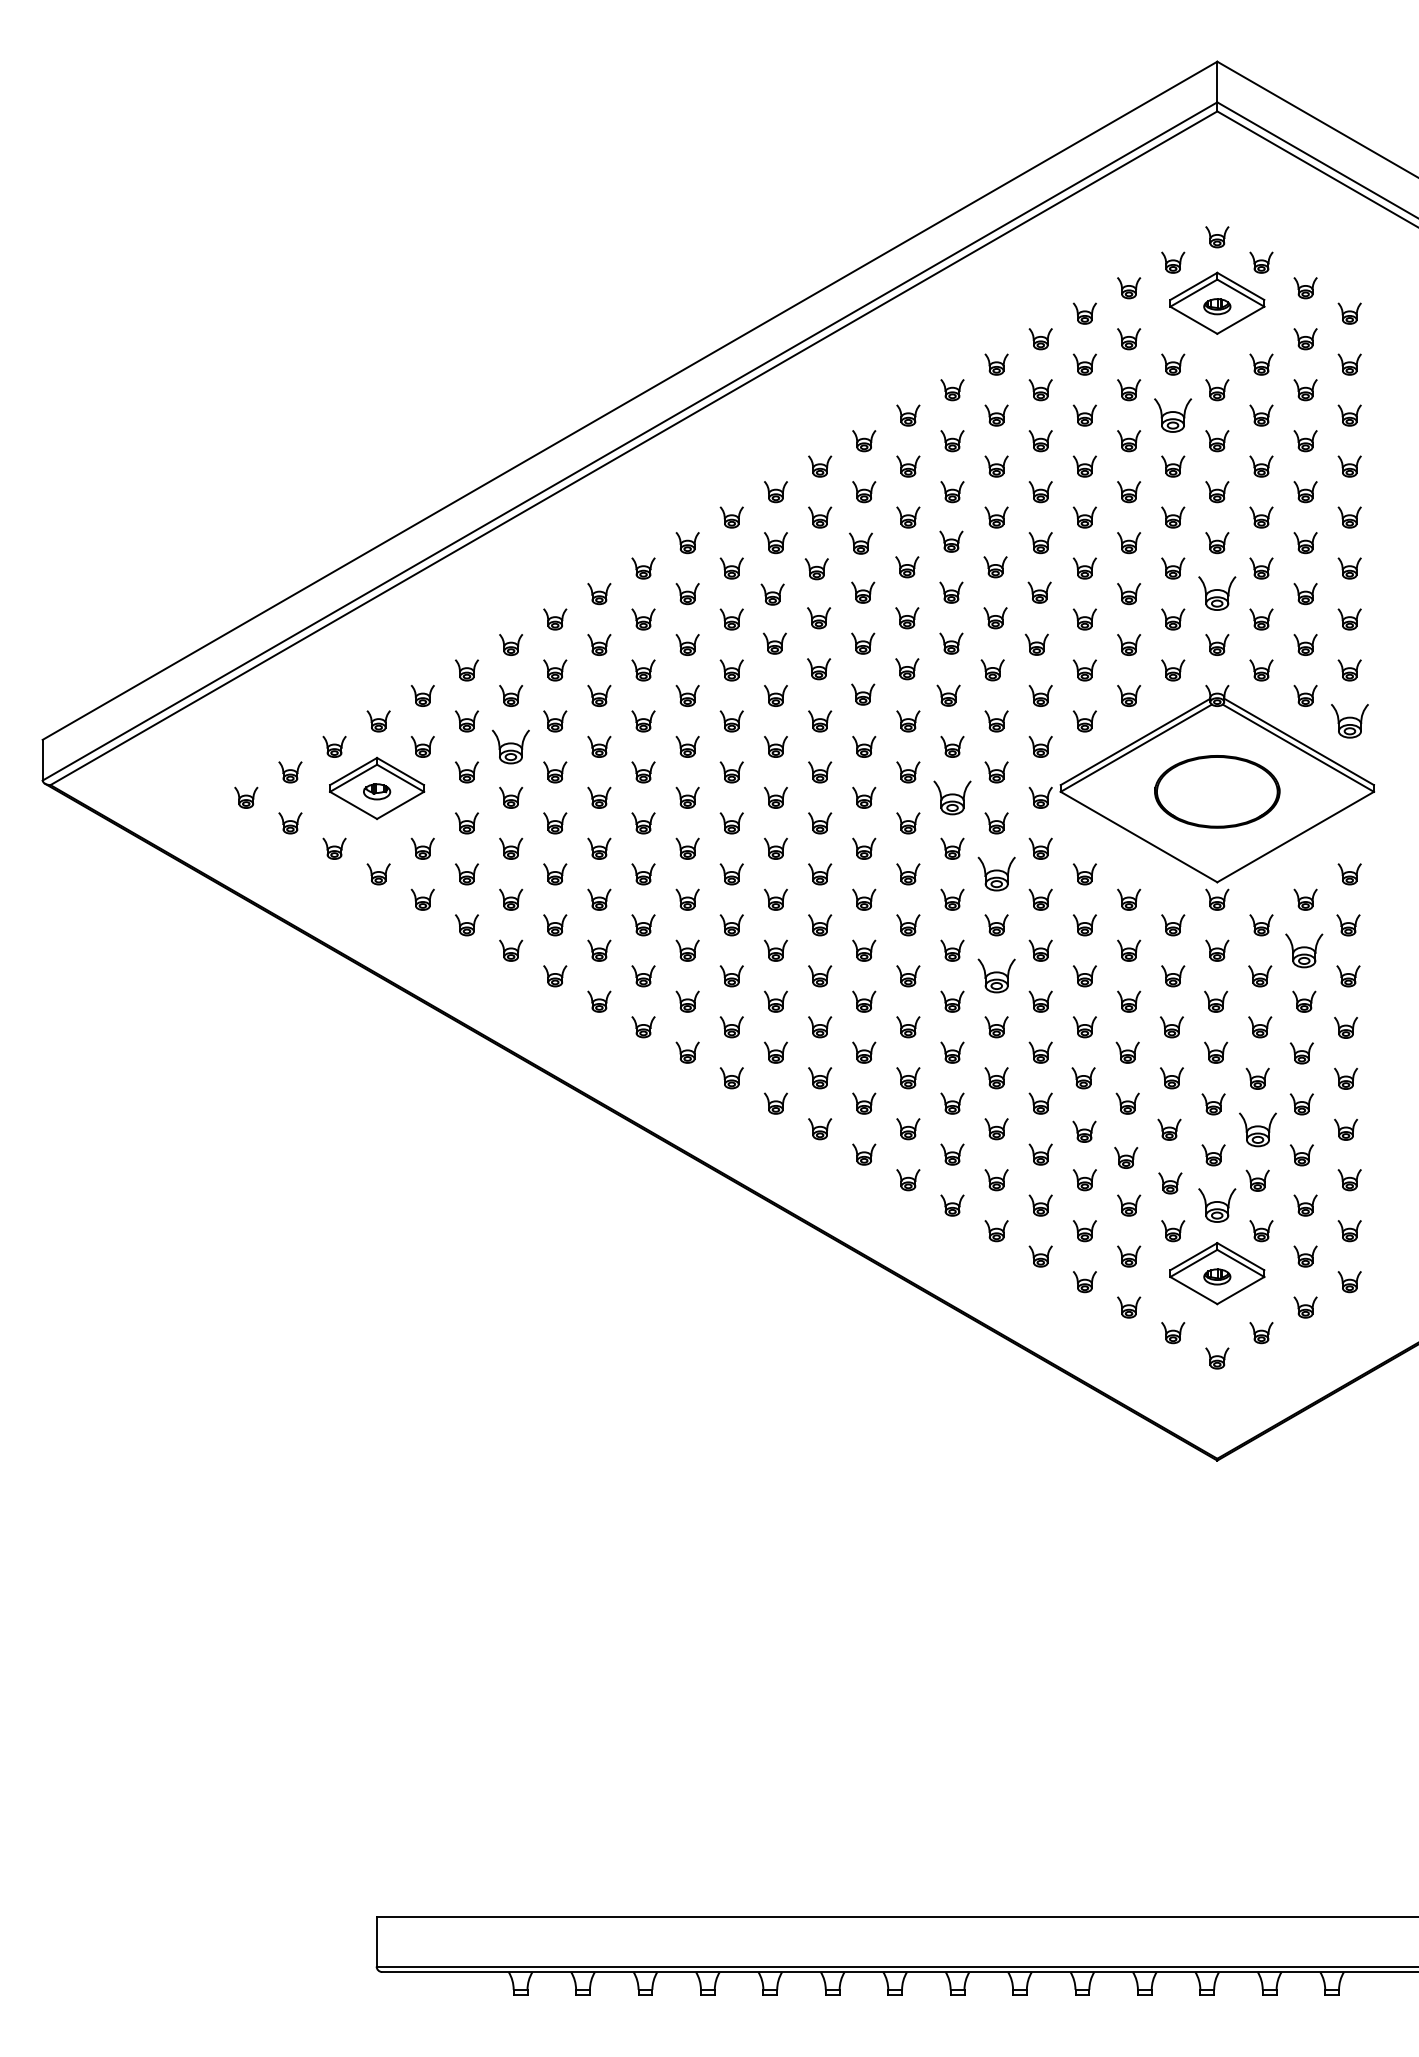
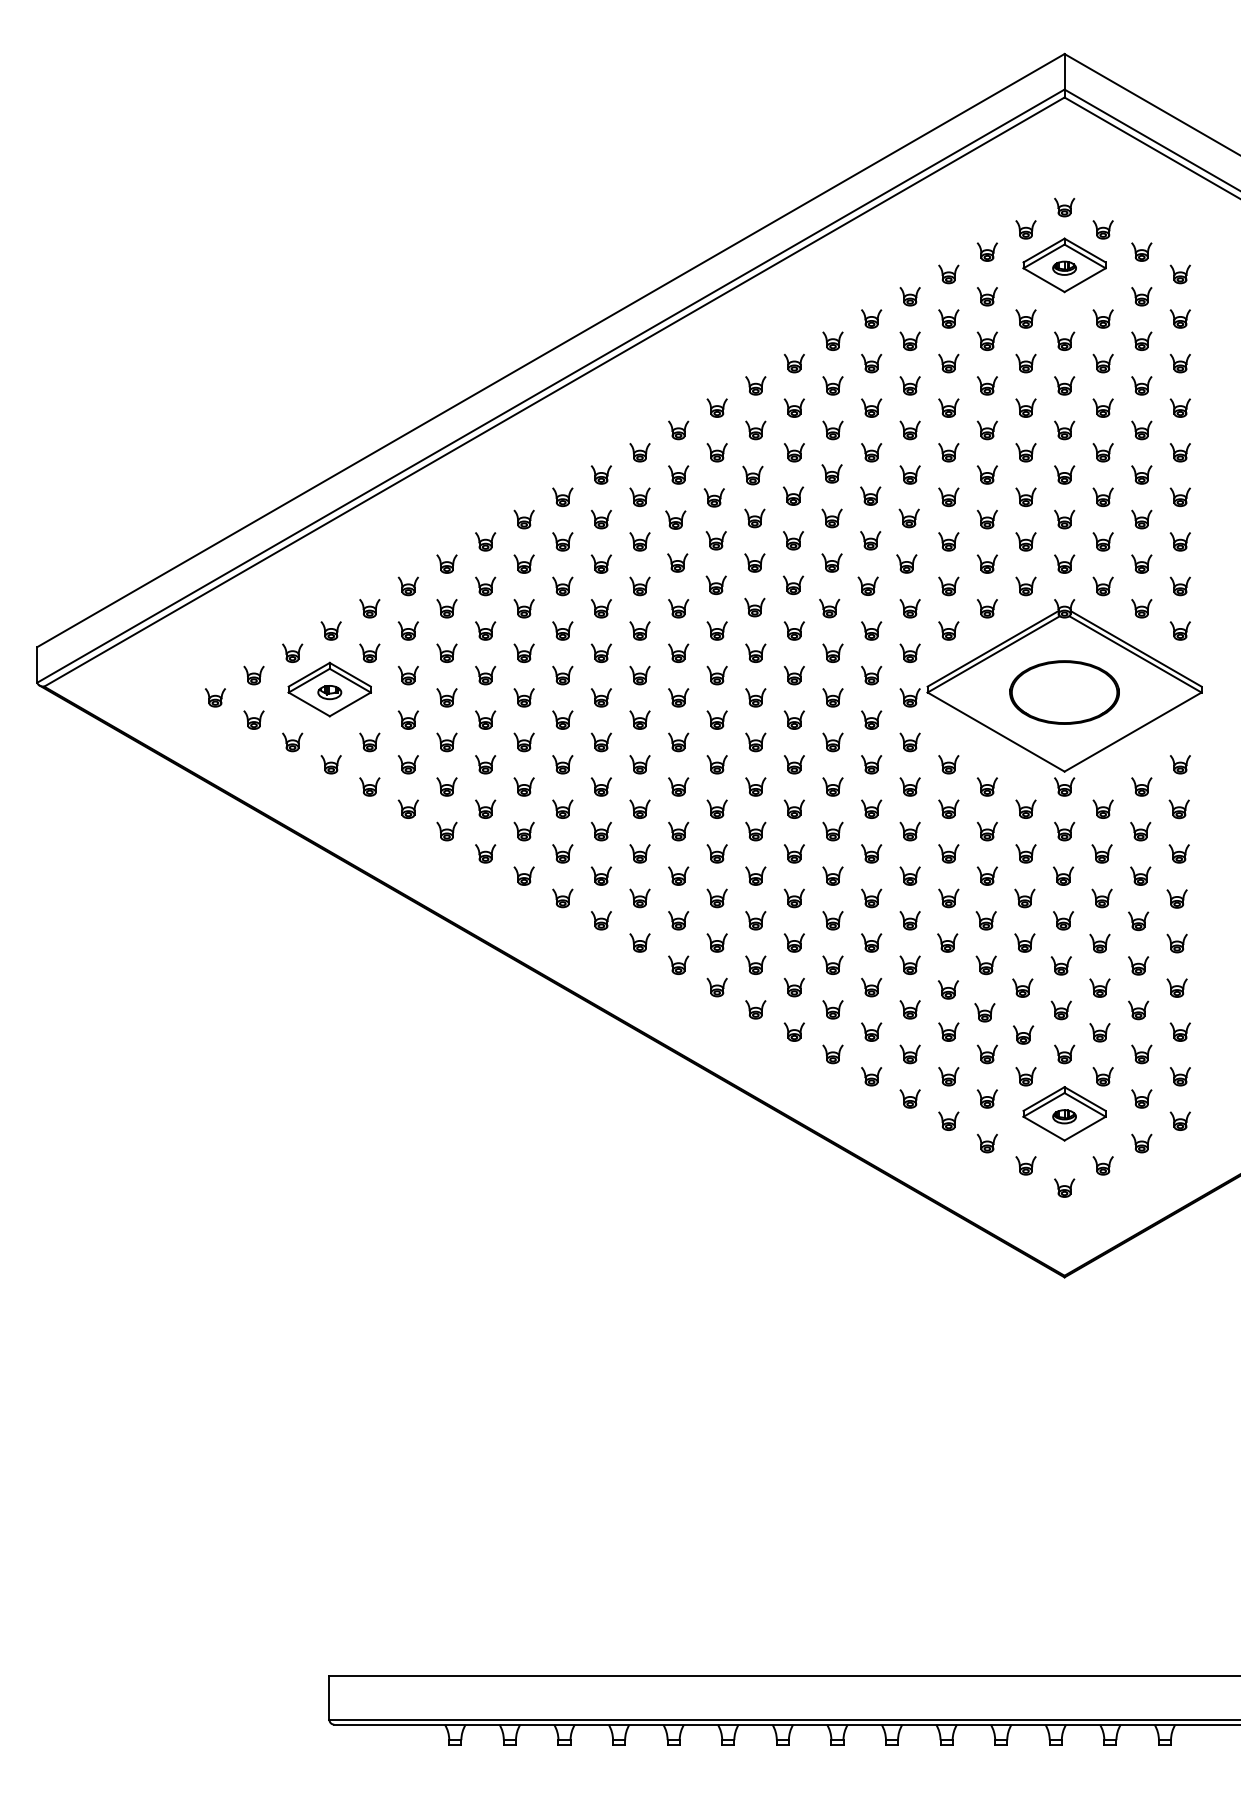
part: (1173, 415) -> (1026, 363), size x0.62
part: (1217, 594) -> (1064, 519), size x0.62
part: (1349, 721) -> (1180, 631), size x0.62
part: (511, 746) -> (447, 652), size x0.62
part: (952, 797) -> (833, 697), size x0.62
part: (996, 874) -> (871, 764), size x0.62
part: (1304, 950) -> (1140, 831), size x0.62
part: (996, 976) -> (871, 854), size x0.62
part: (1257, 1129) -> (1099, 987), size x0.62
part: (1217, 1205) -> (1064, 1054), size x0.62

